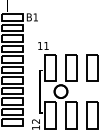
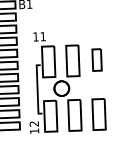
part: (92, 67) -> (97, 59), size x0.7

